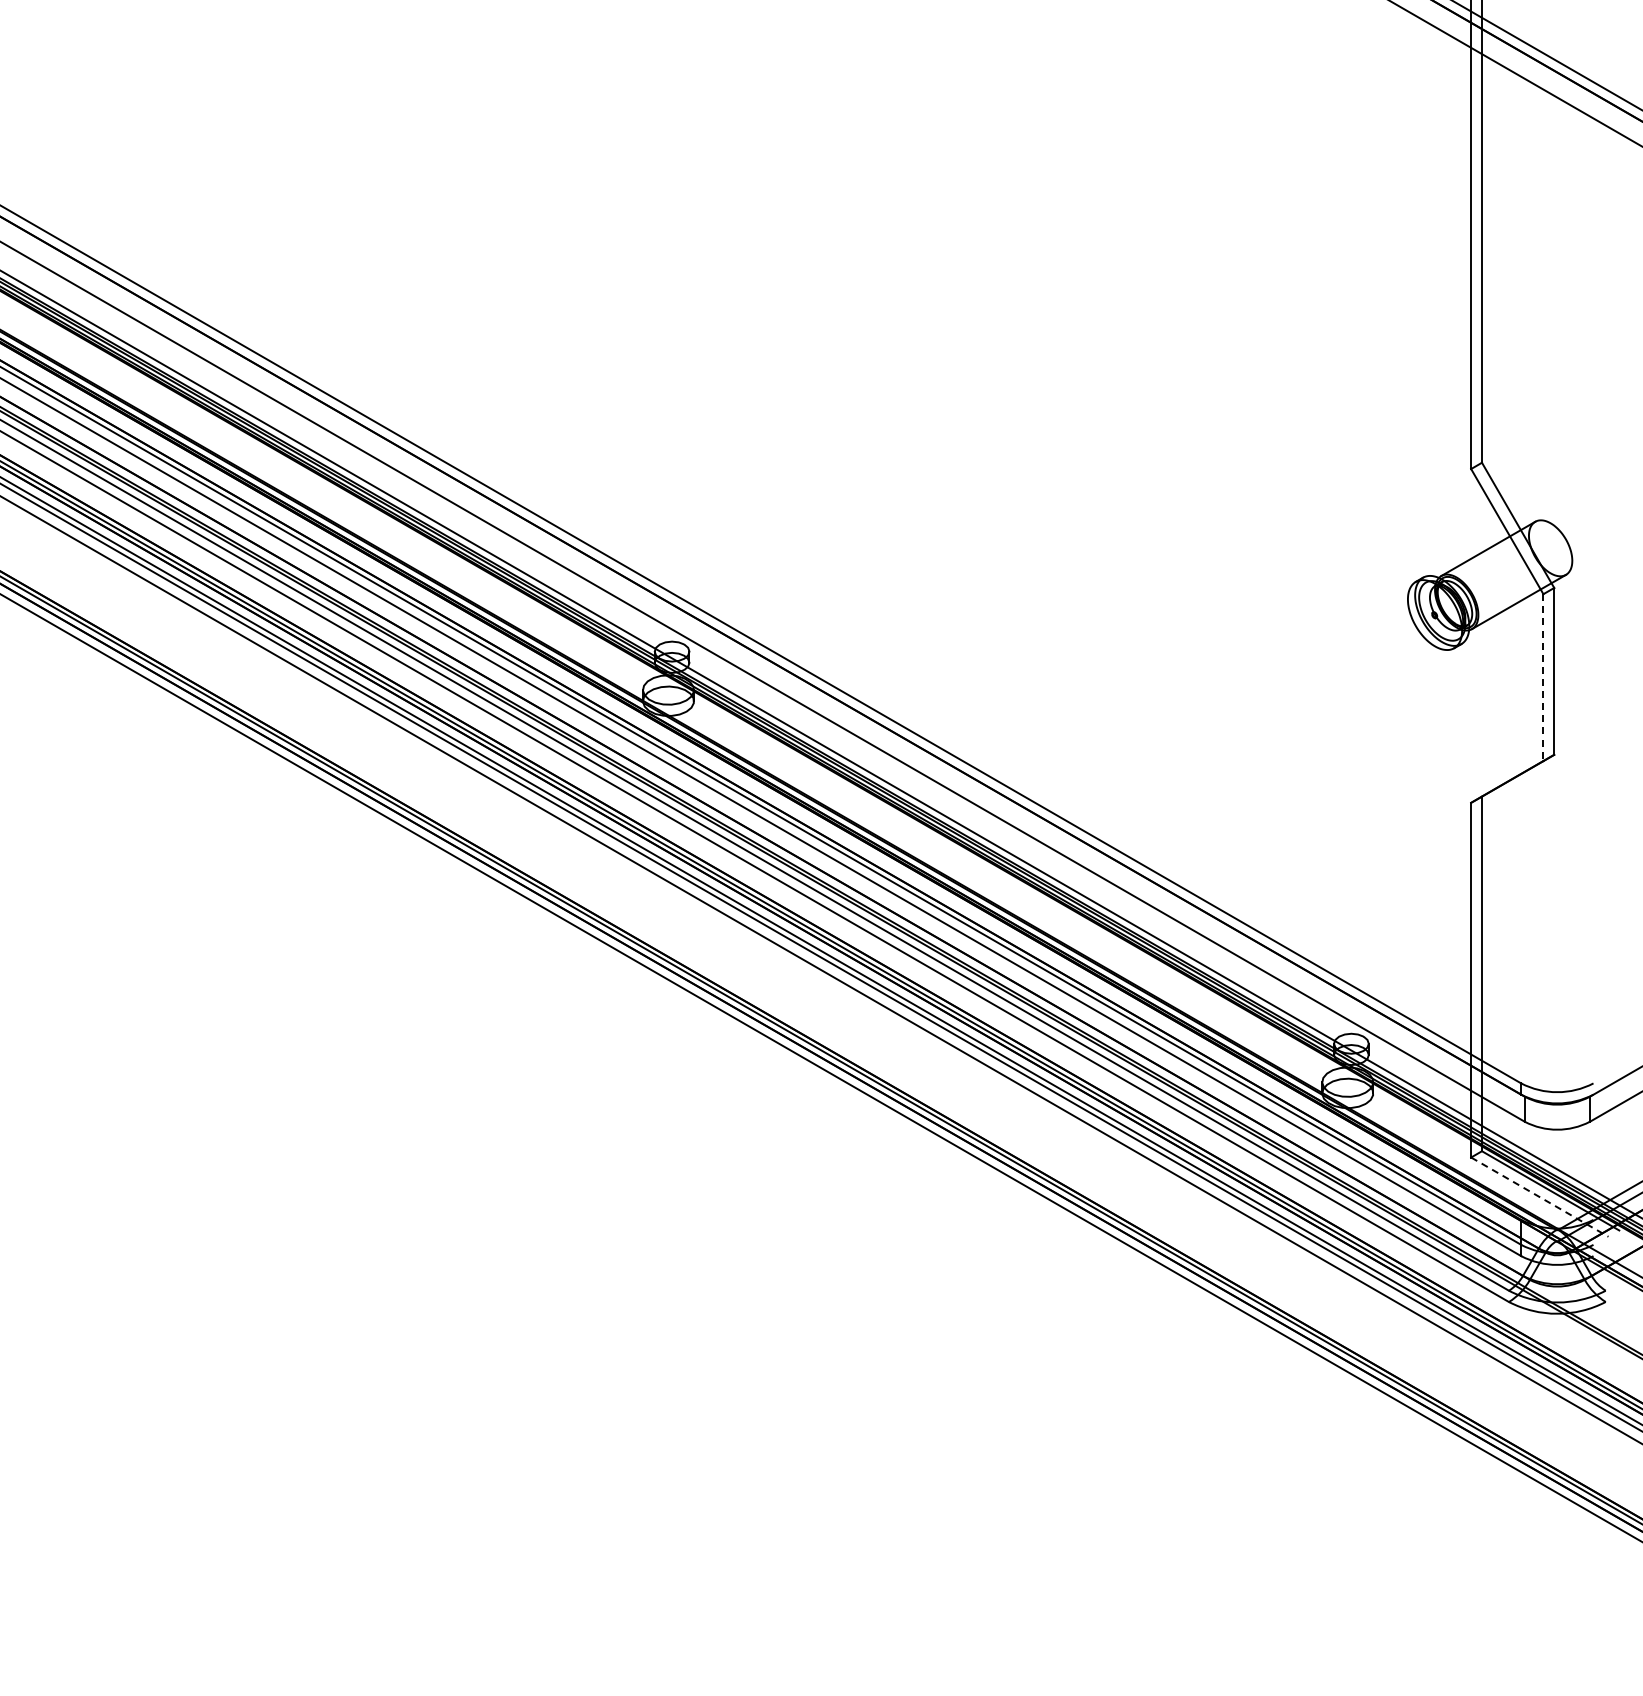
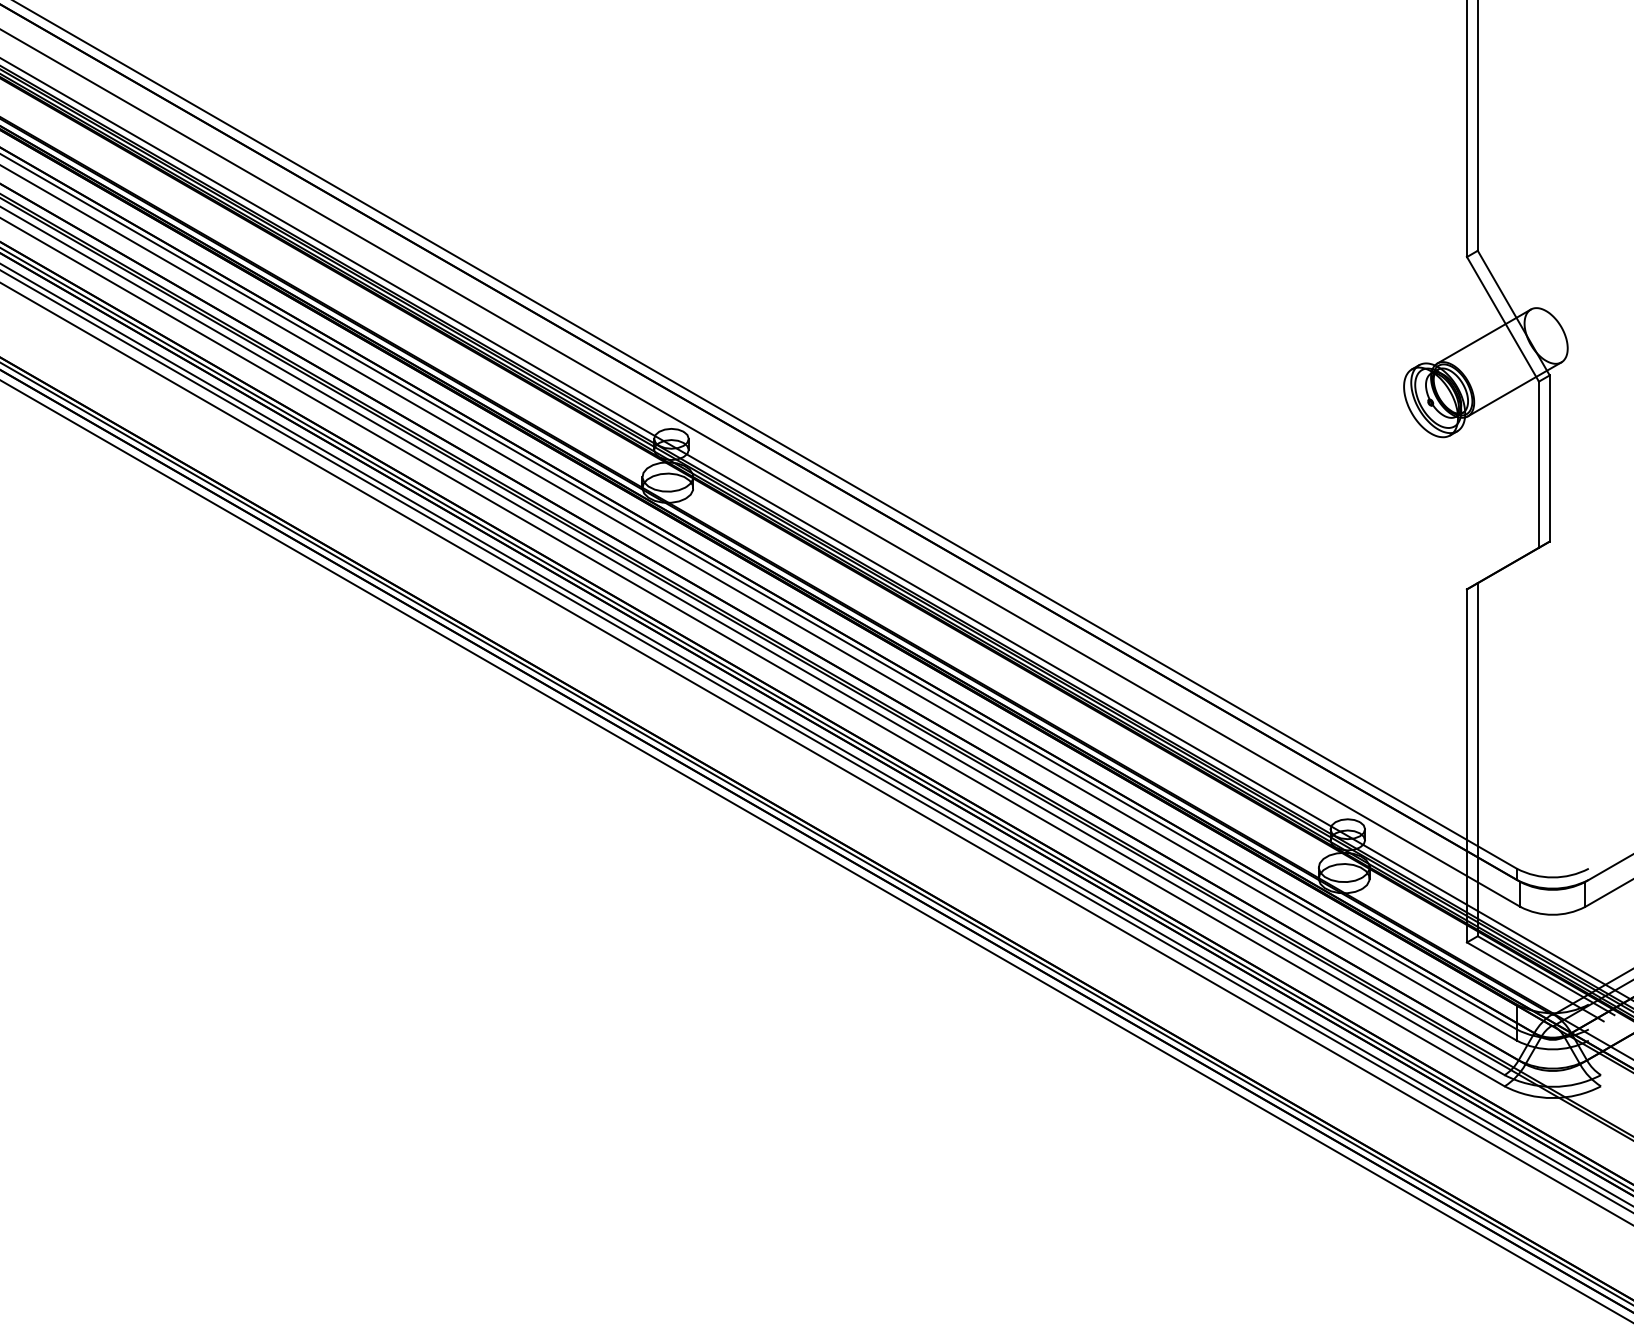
line: (1543, 678) -> (1539, 465), dashed -> solid
line: (1540, 1197) -> (1536, 982), dashed -> solid

